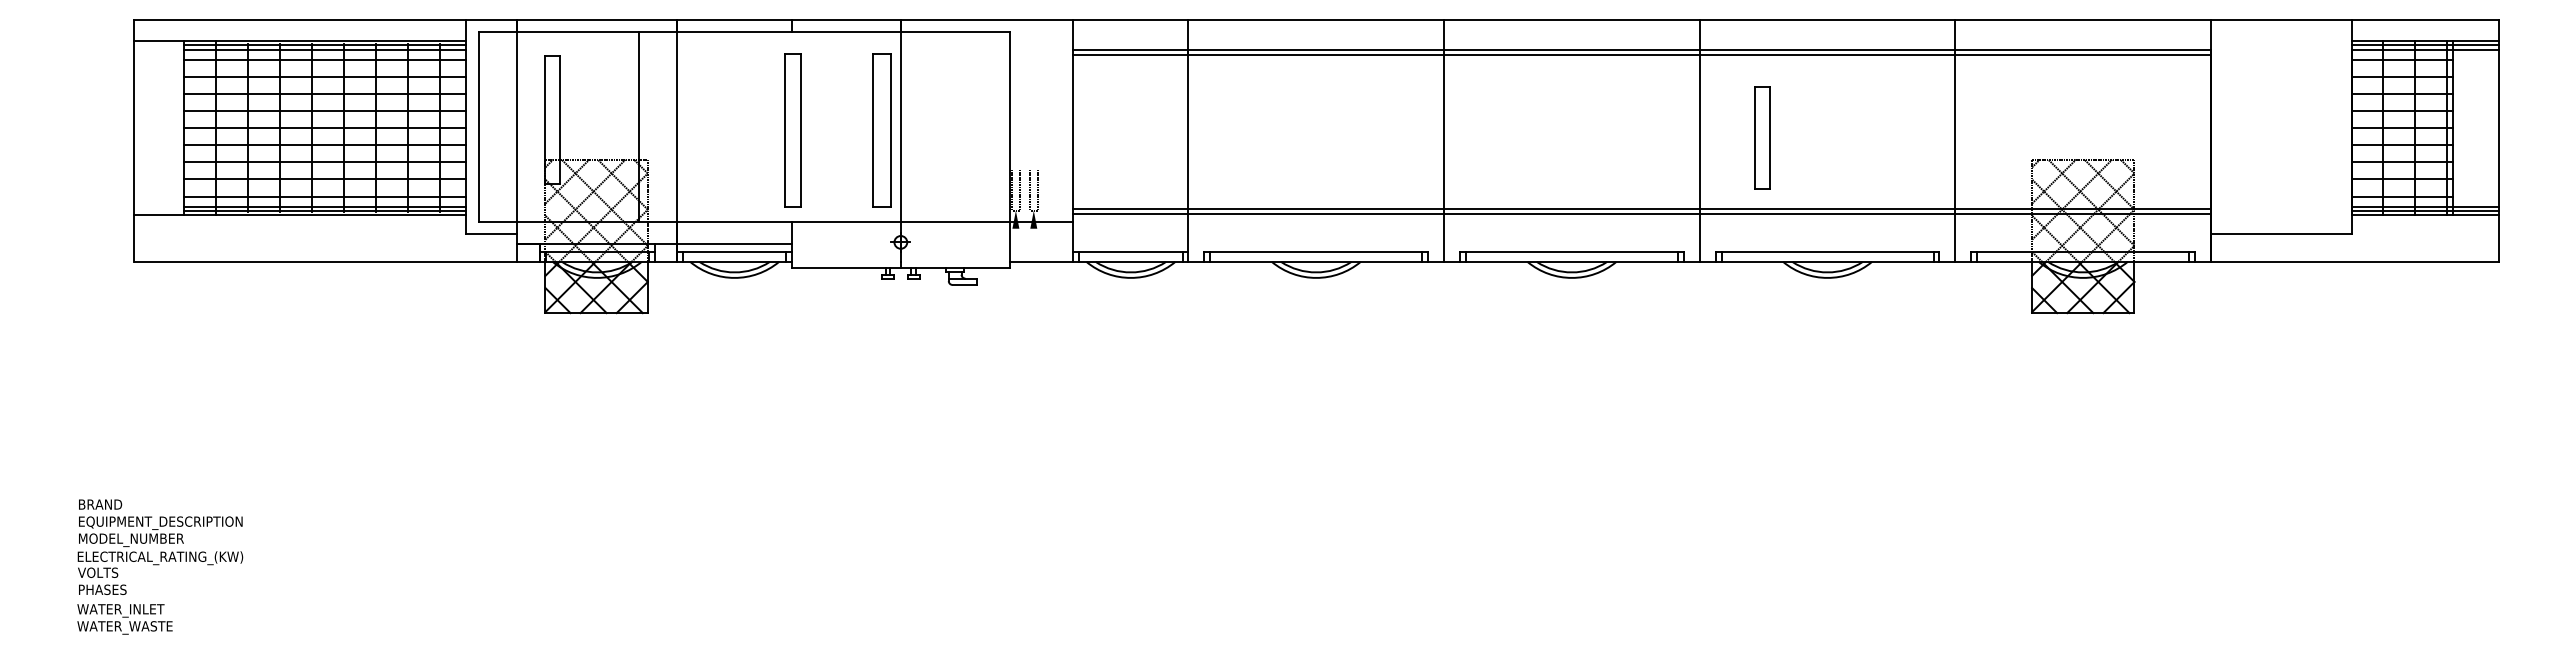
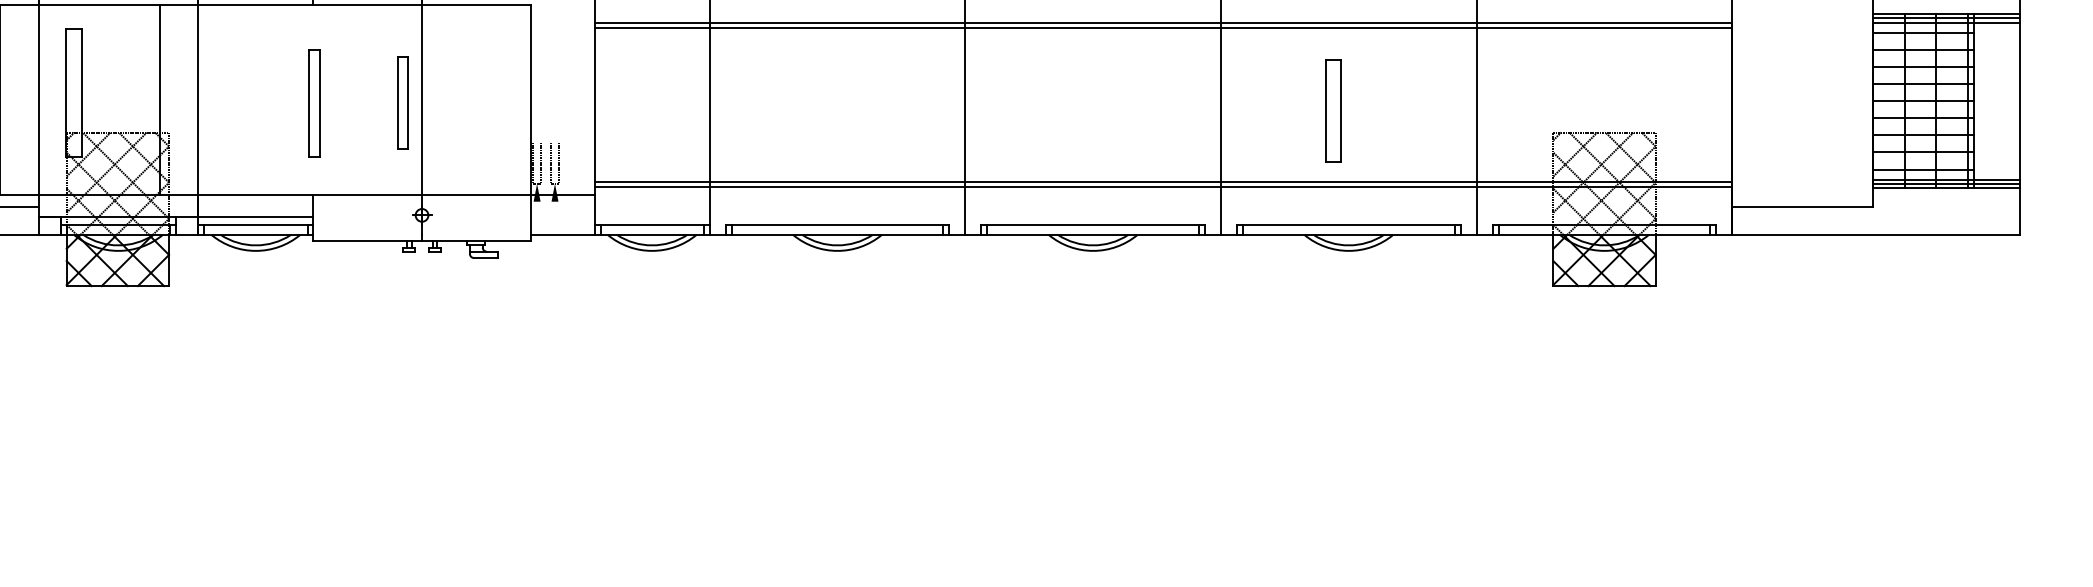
part: (792, 130) -> (313, 103), size x0.7
part: (881, 130) -> (402, 103), size x0.6
part: (1762, 137) -> (1333, 110), moved

